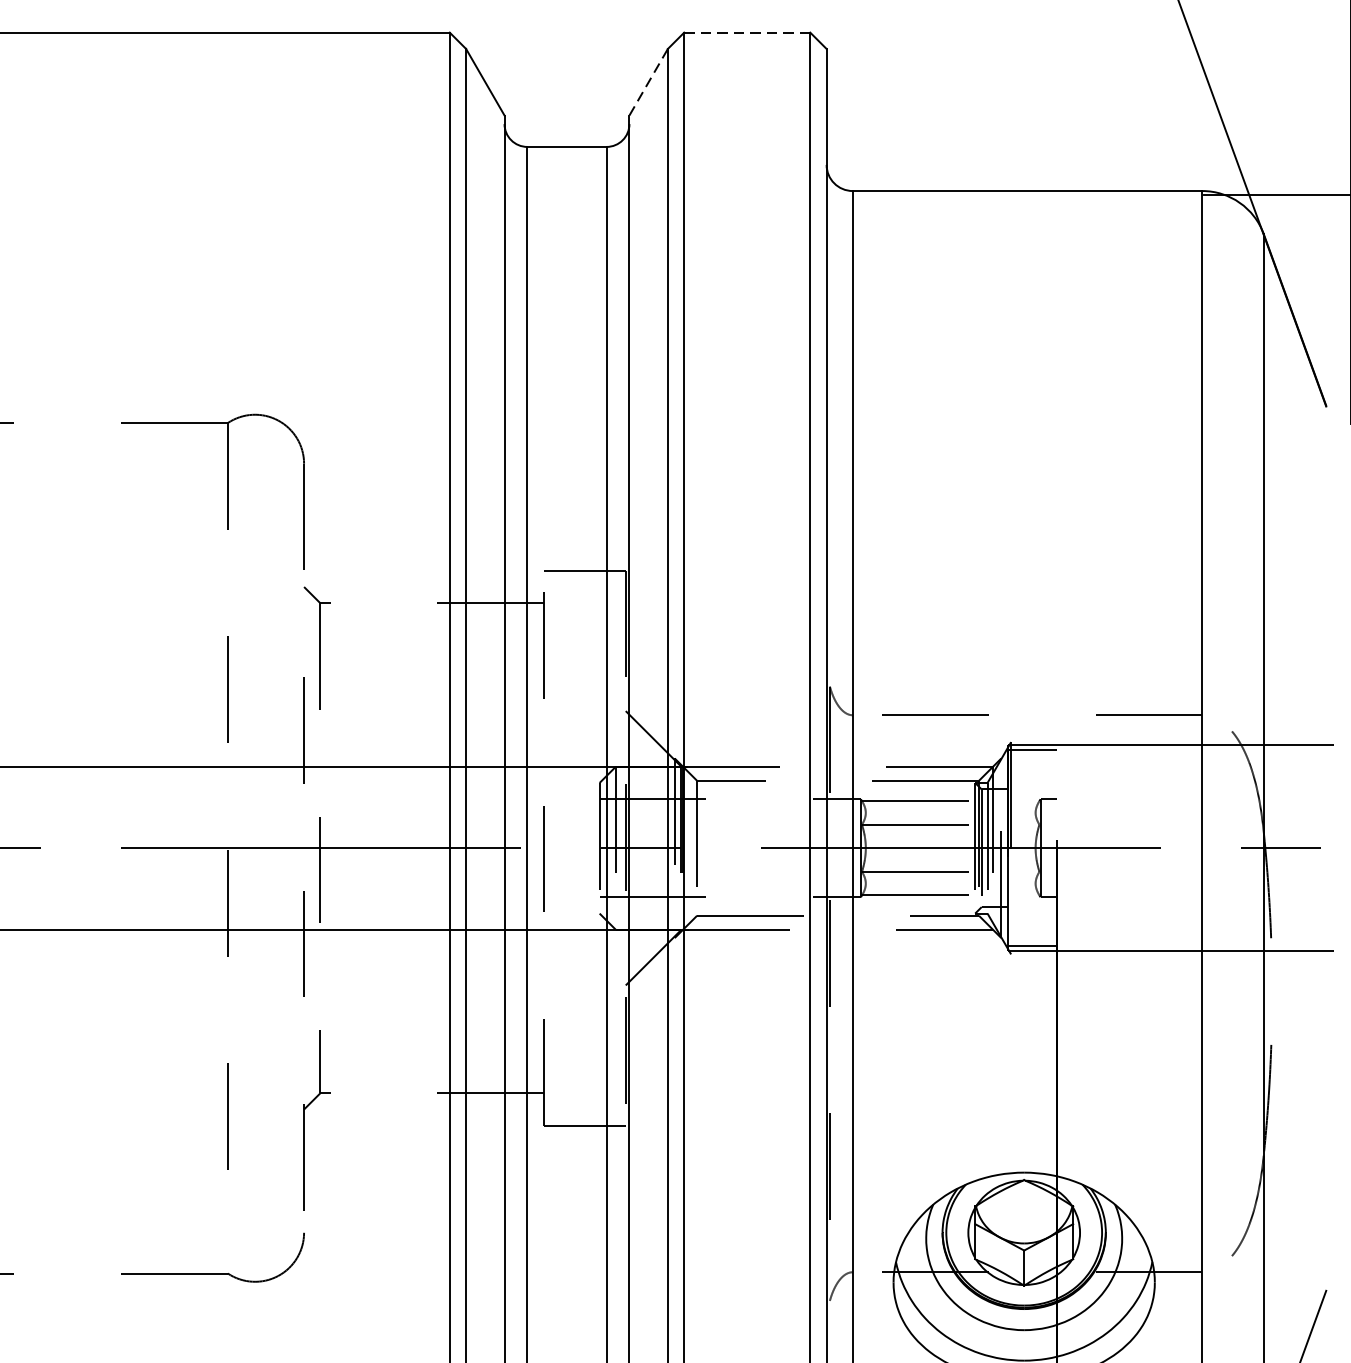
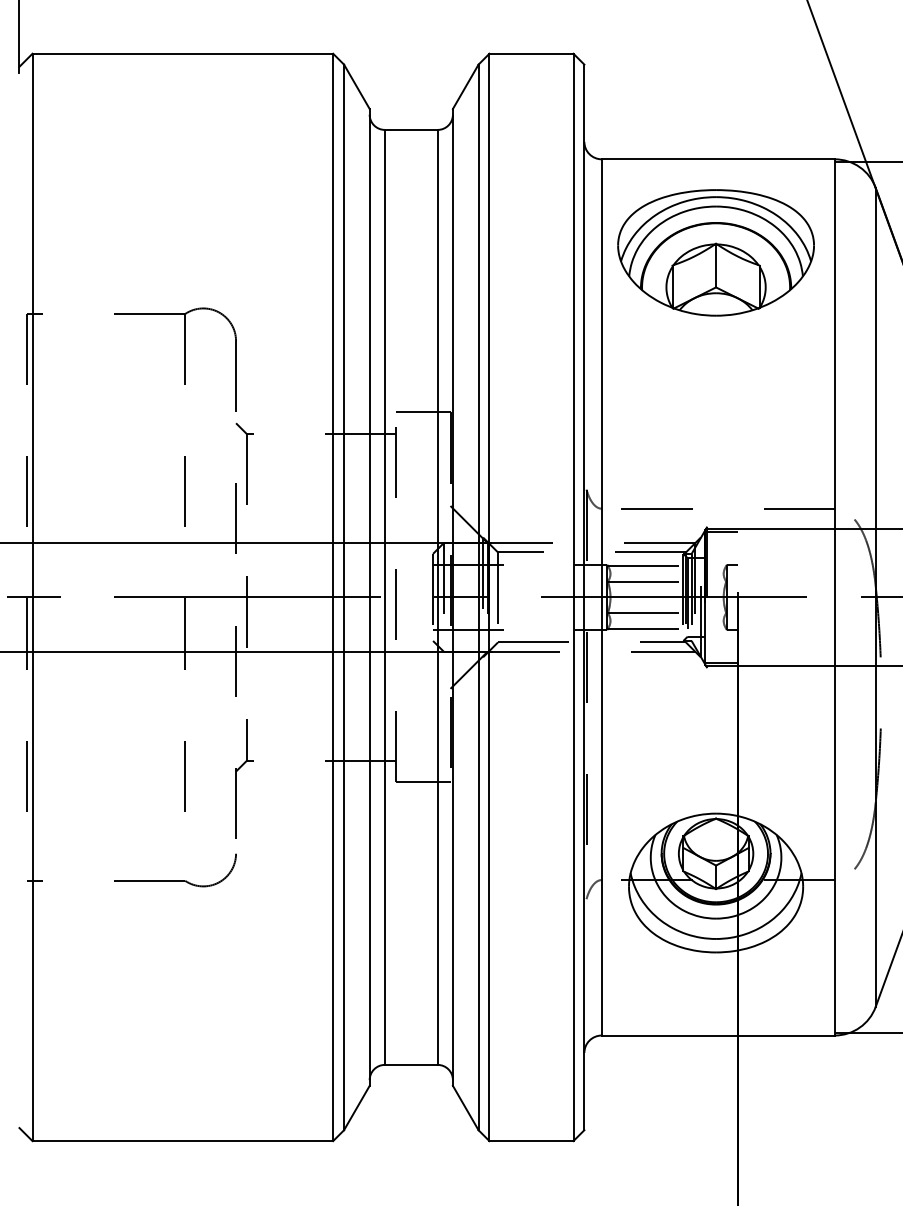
line: (745, 32) -> (530, 53), dashed -> solid
line: (648, 81) -> (465, 86), dashed -> solid
part: (1023, 330) -> (715, 252), added

